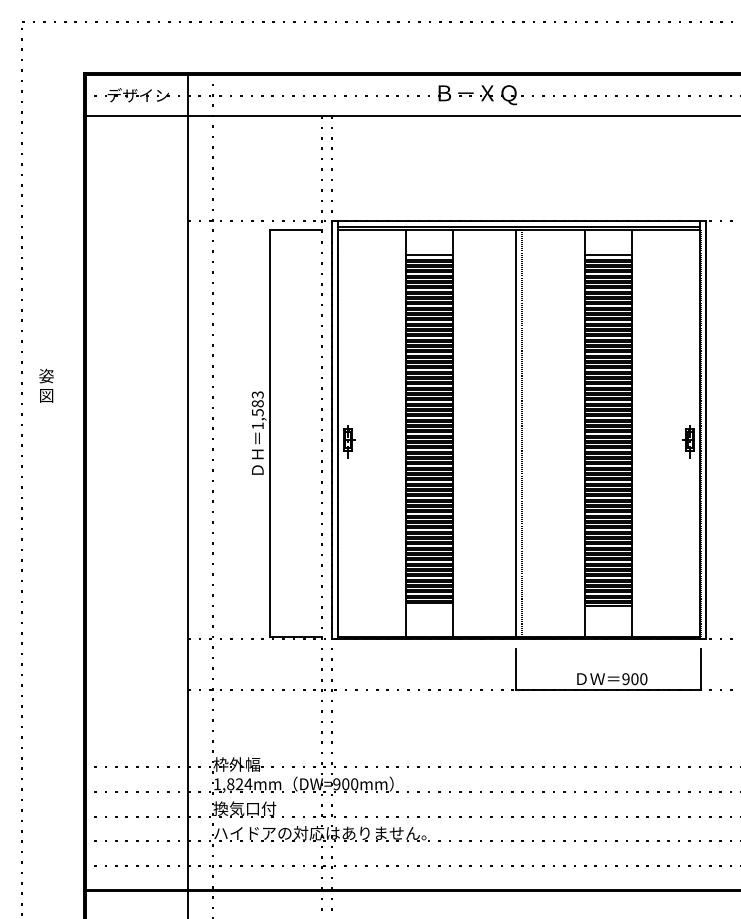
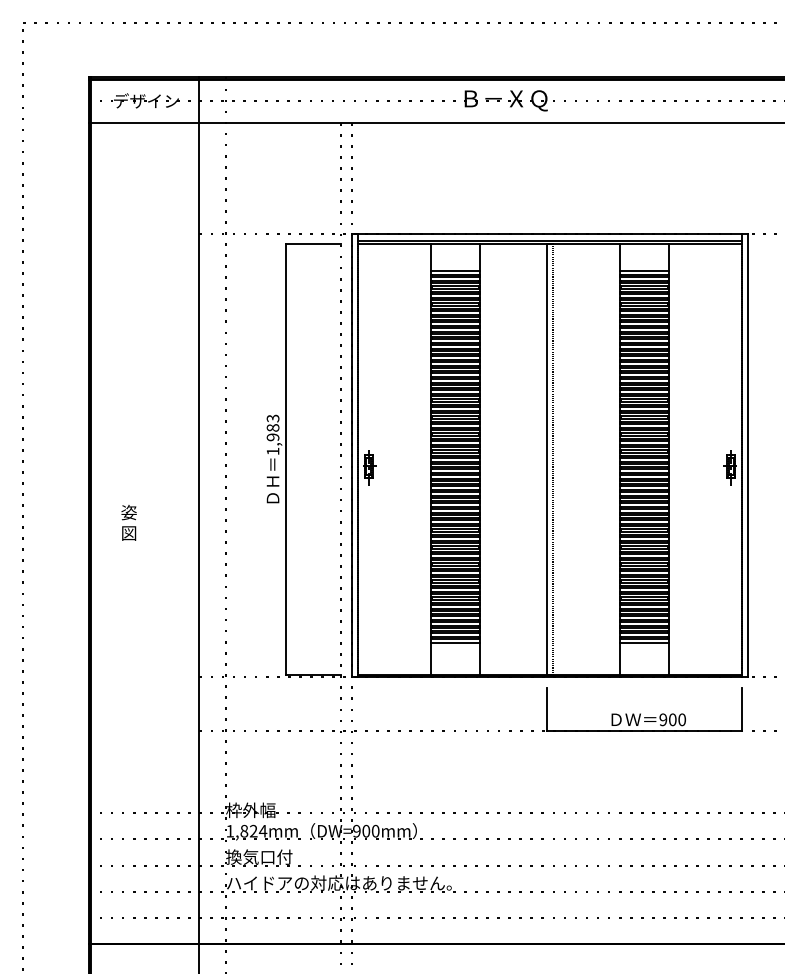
text: (45, 385) -> (128, 522), moved
text: (257, 412) -> (272, 437), 1,583 -> 1,983
line: (429, 606) -> (455, 642), added

